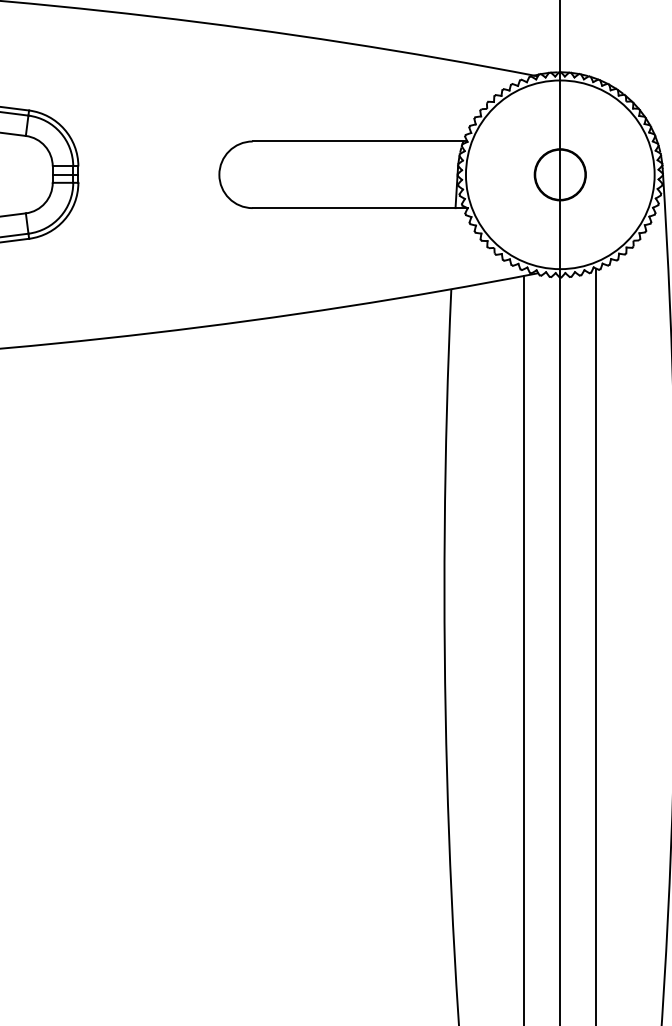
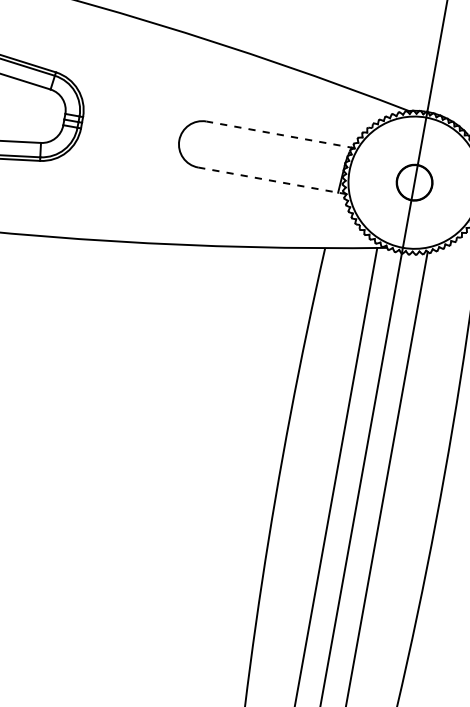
line: (359, 141) -> (280, 134), solid -> dashed
line: (360, 208) -> (272, 181), solid -> dashed

